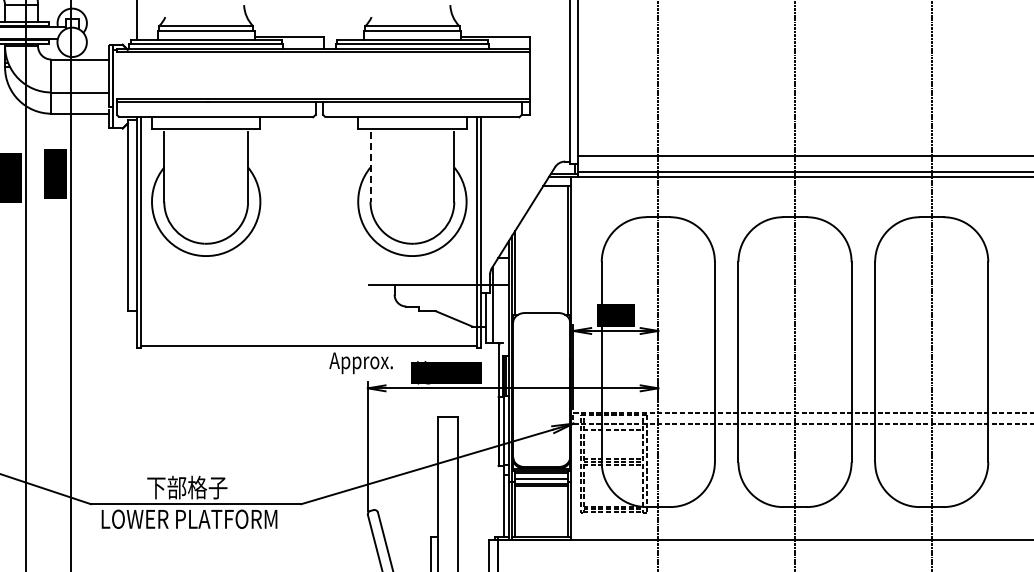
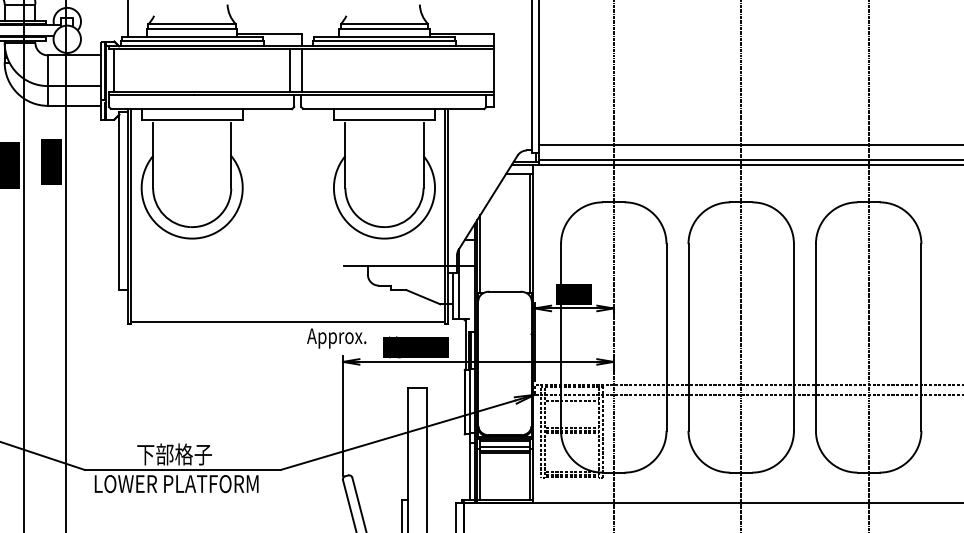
line: (122, 75) -> (114, 70), added
line: (311, 75) -> (290, 70), added
line: (324, 75) -> (302, 70), added
line: (370, 167) -> (345, 156), dashed -> solid

